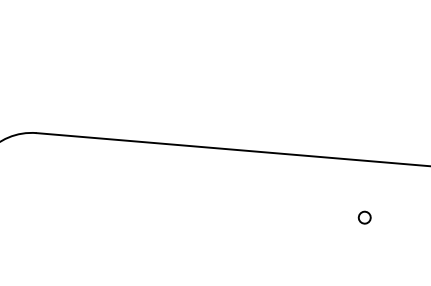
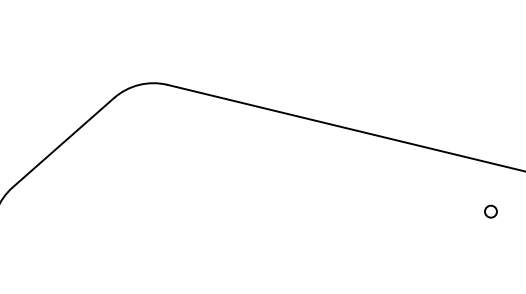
circle: (364, 217) -> (490, 211), moved

